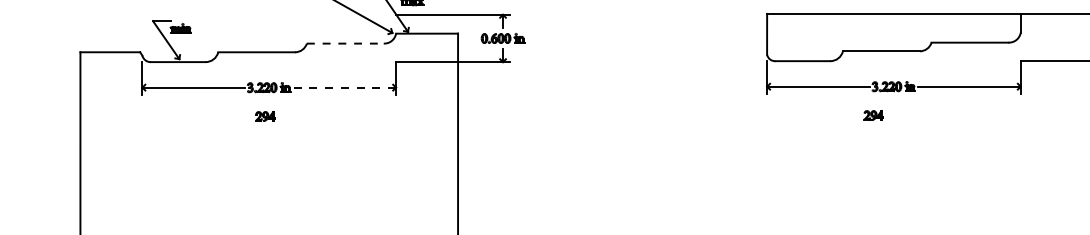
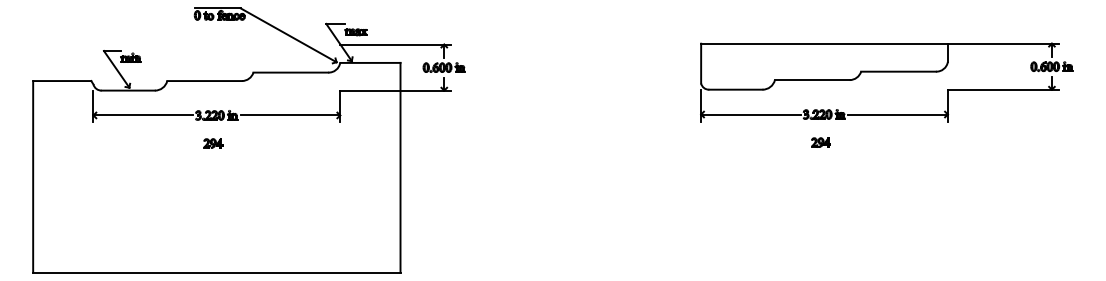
line: (345, 43) -> (291, 72), dashed -> solid
line: (344, 87) -> (290, 115), dashed -> solid
part: (873, 115) -> (820, 142), moved

